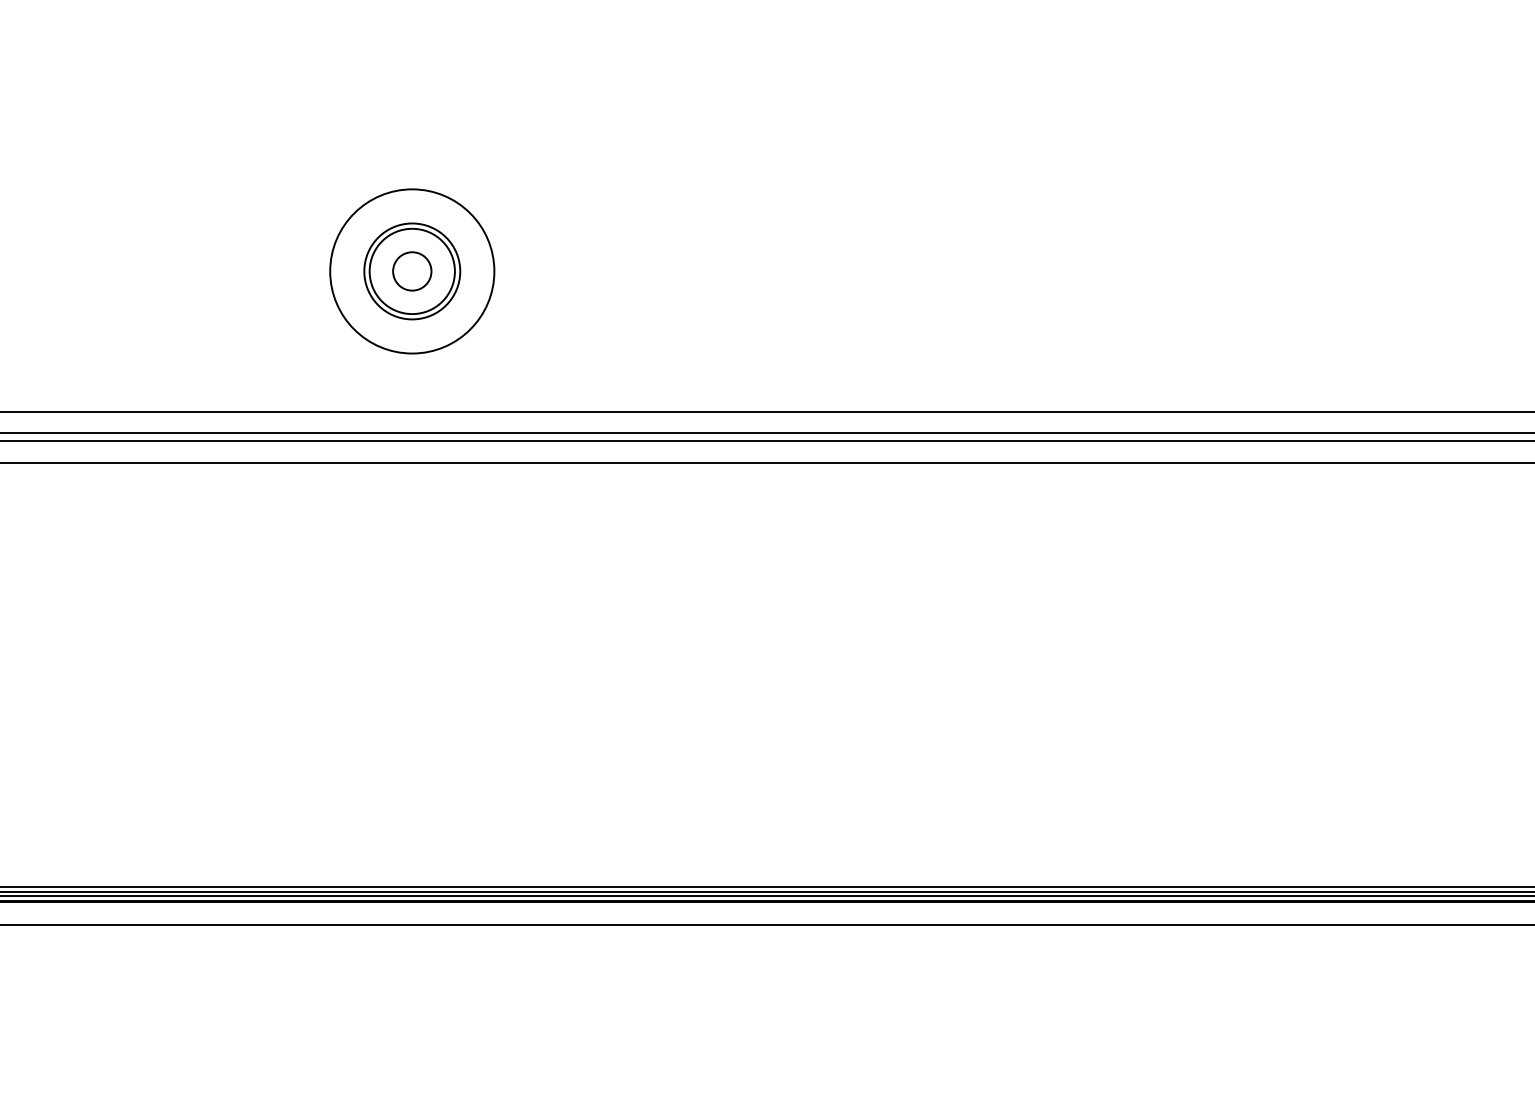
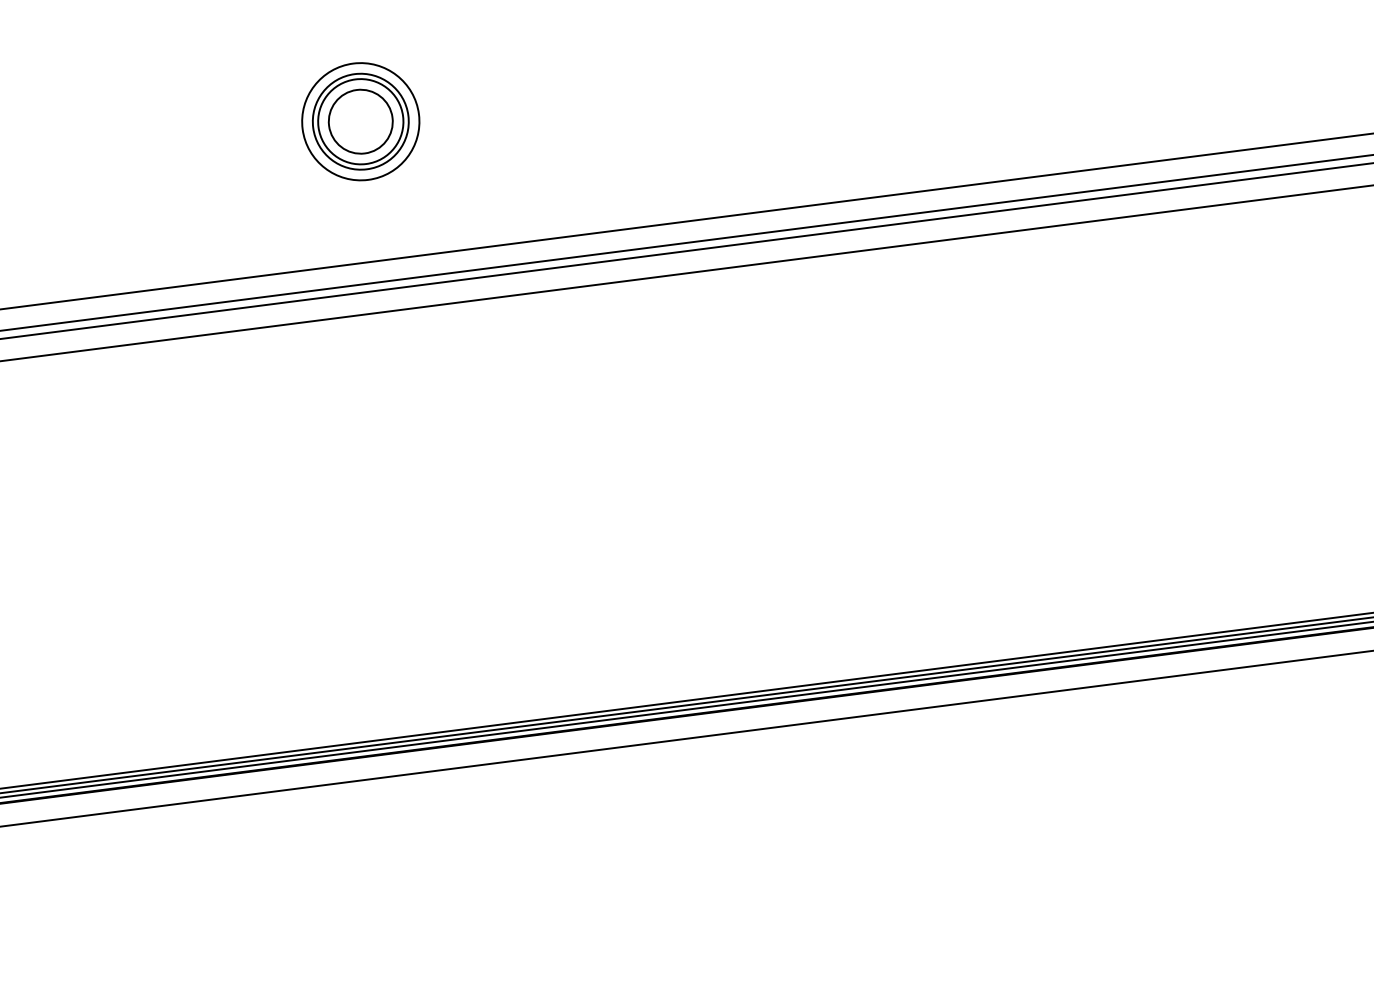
circle: (411, 271) -> (360, 121), size x0.71
circle: (412, 271) -> (361, 121), size x1.67

